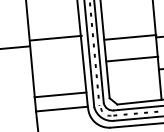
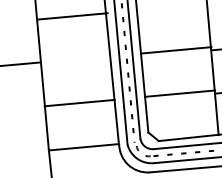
line: (55, 38) -> (72, 16), moved
line: (132, 58) -> (180, 93), moved
line: (60, 94) -> (79, 102), moved

